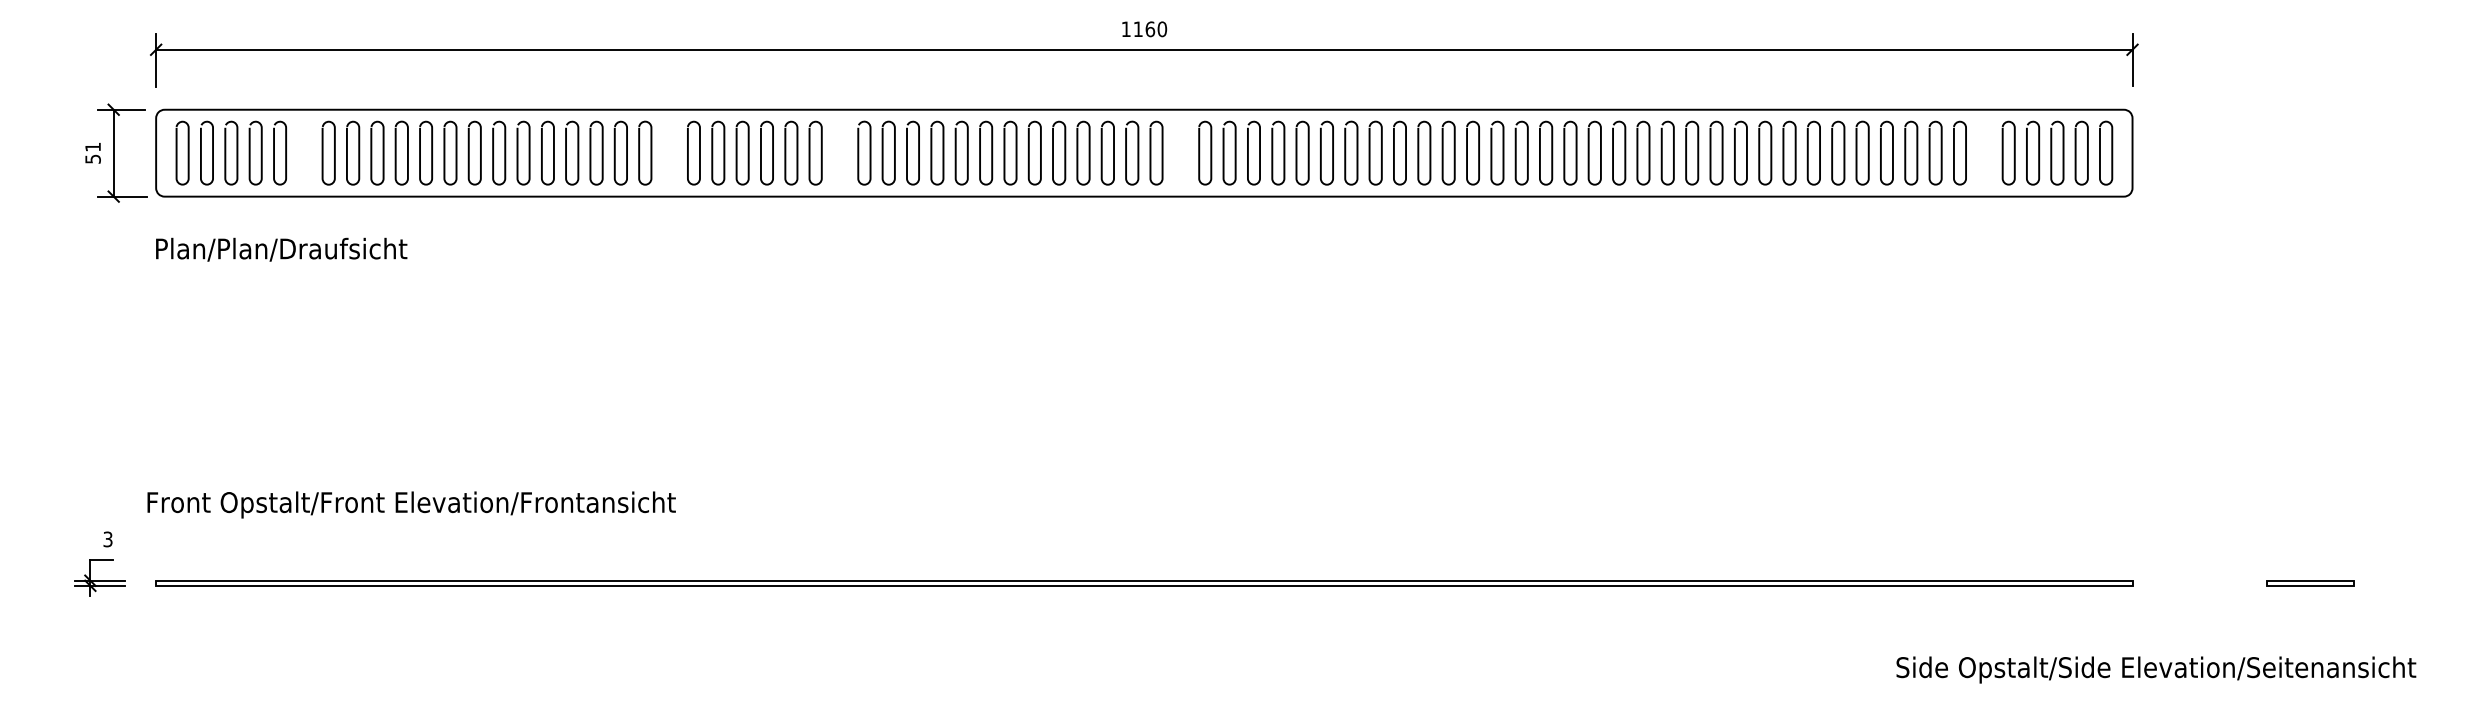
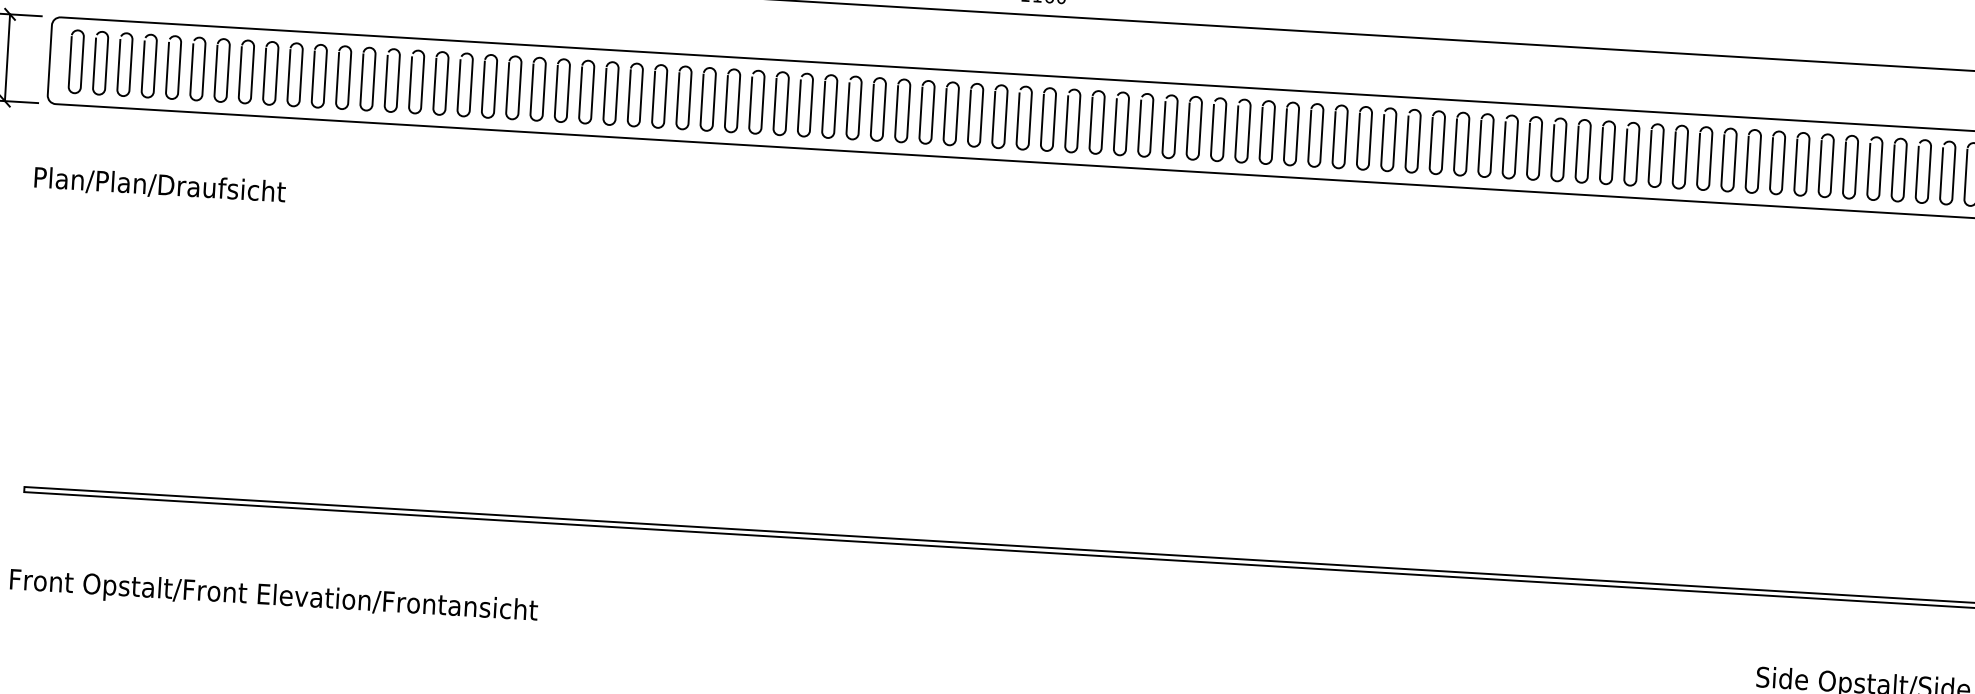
curve: (299, 152) -> (193, 68), added
curve: (664, 152) -> (557, 89), added
curve: (845, 152) -> (738, 100), added
curve: (1175, 152) -> (1067, 120), added
curve: (1979, 152) -> (1870, 167), added
text: (281, 249) -> (159, 185), moved
text: (411, 504) -> (273, 596), moved

